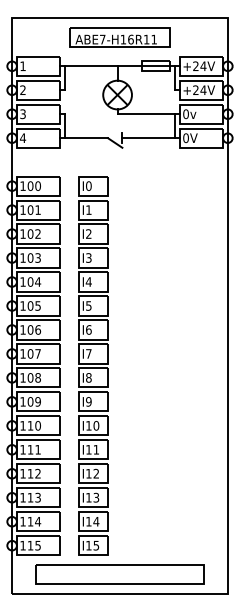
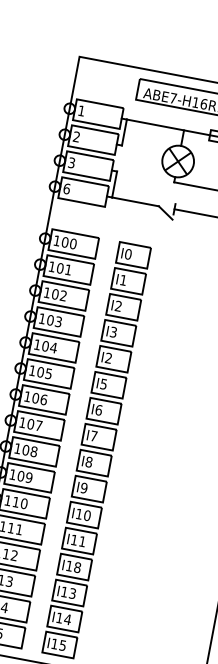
text: (23, 138) -> (67, 189), 4 -> 6
text: (88, 281) -> (108, 357), I4 -> I2
text: (96, 473) -> (77, 567), I12 -> I18

